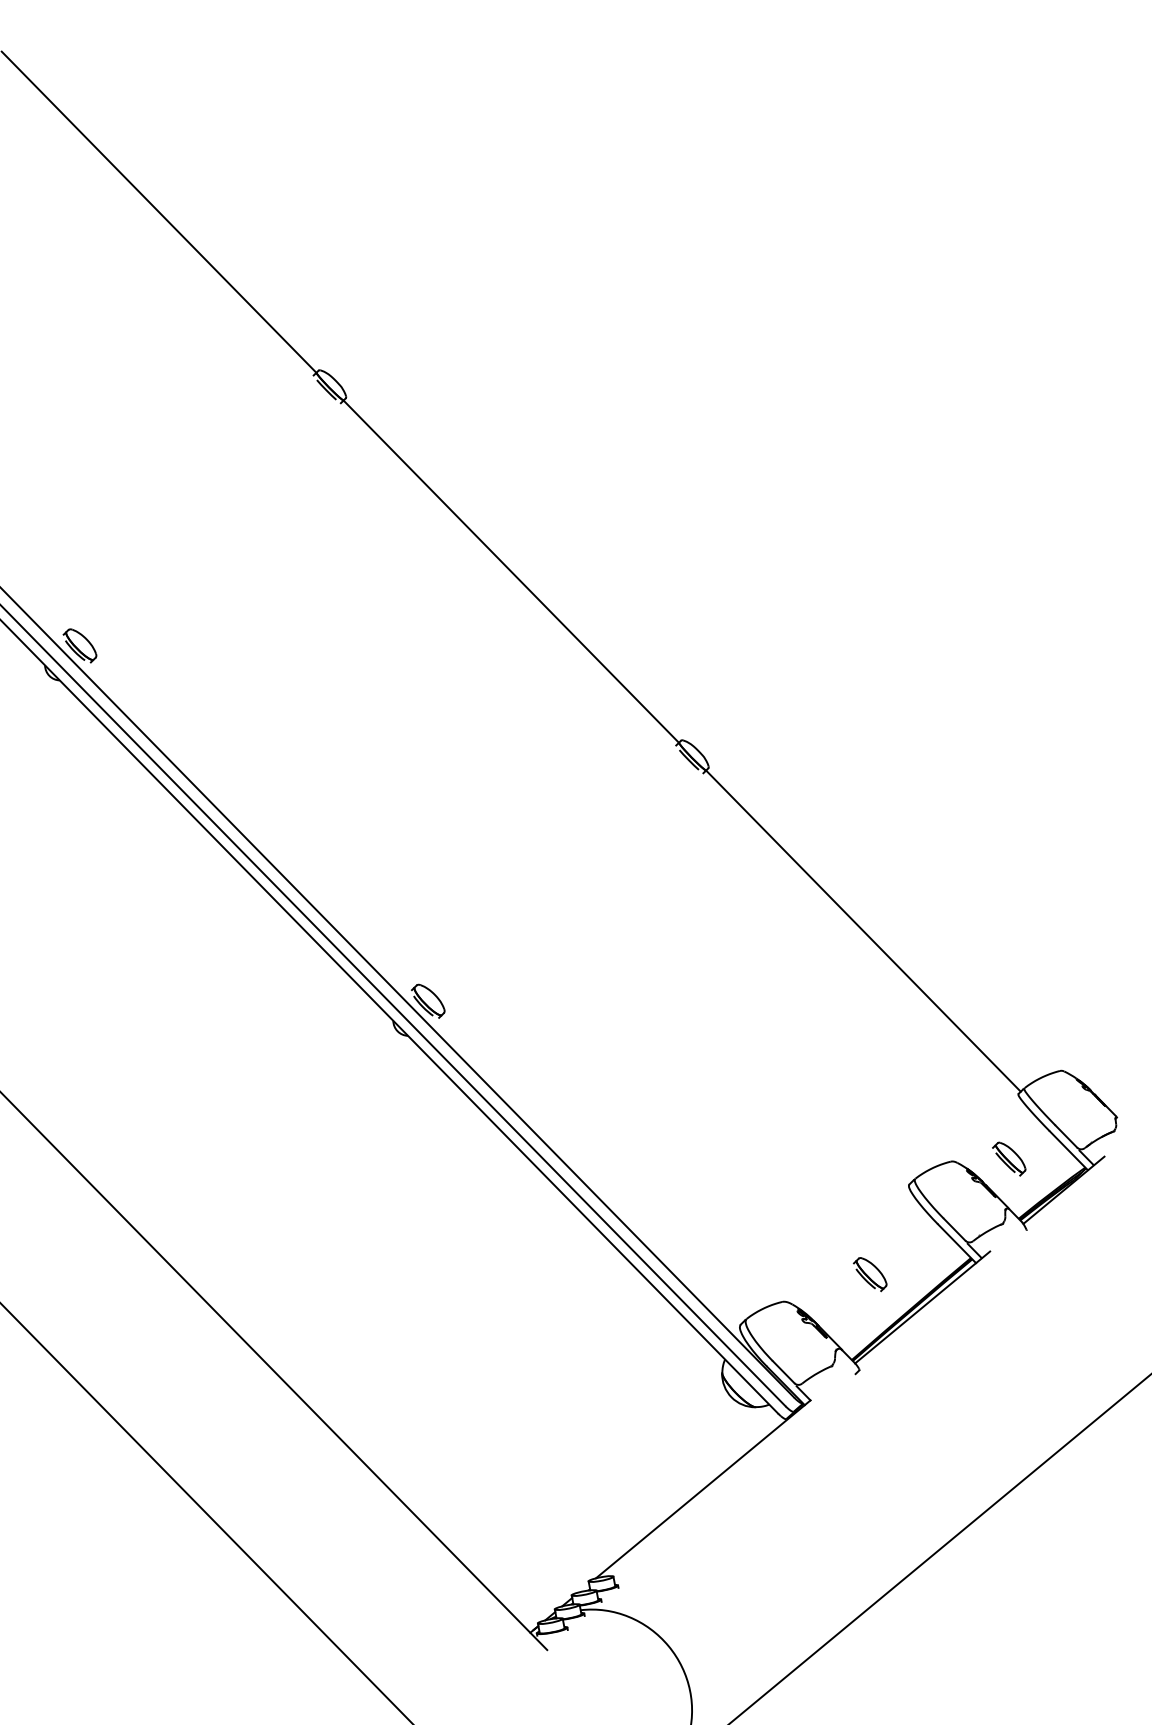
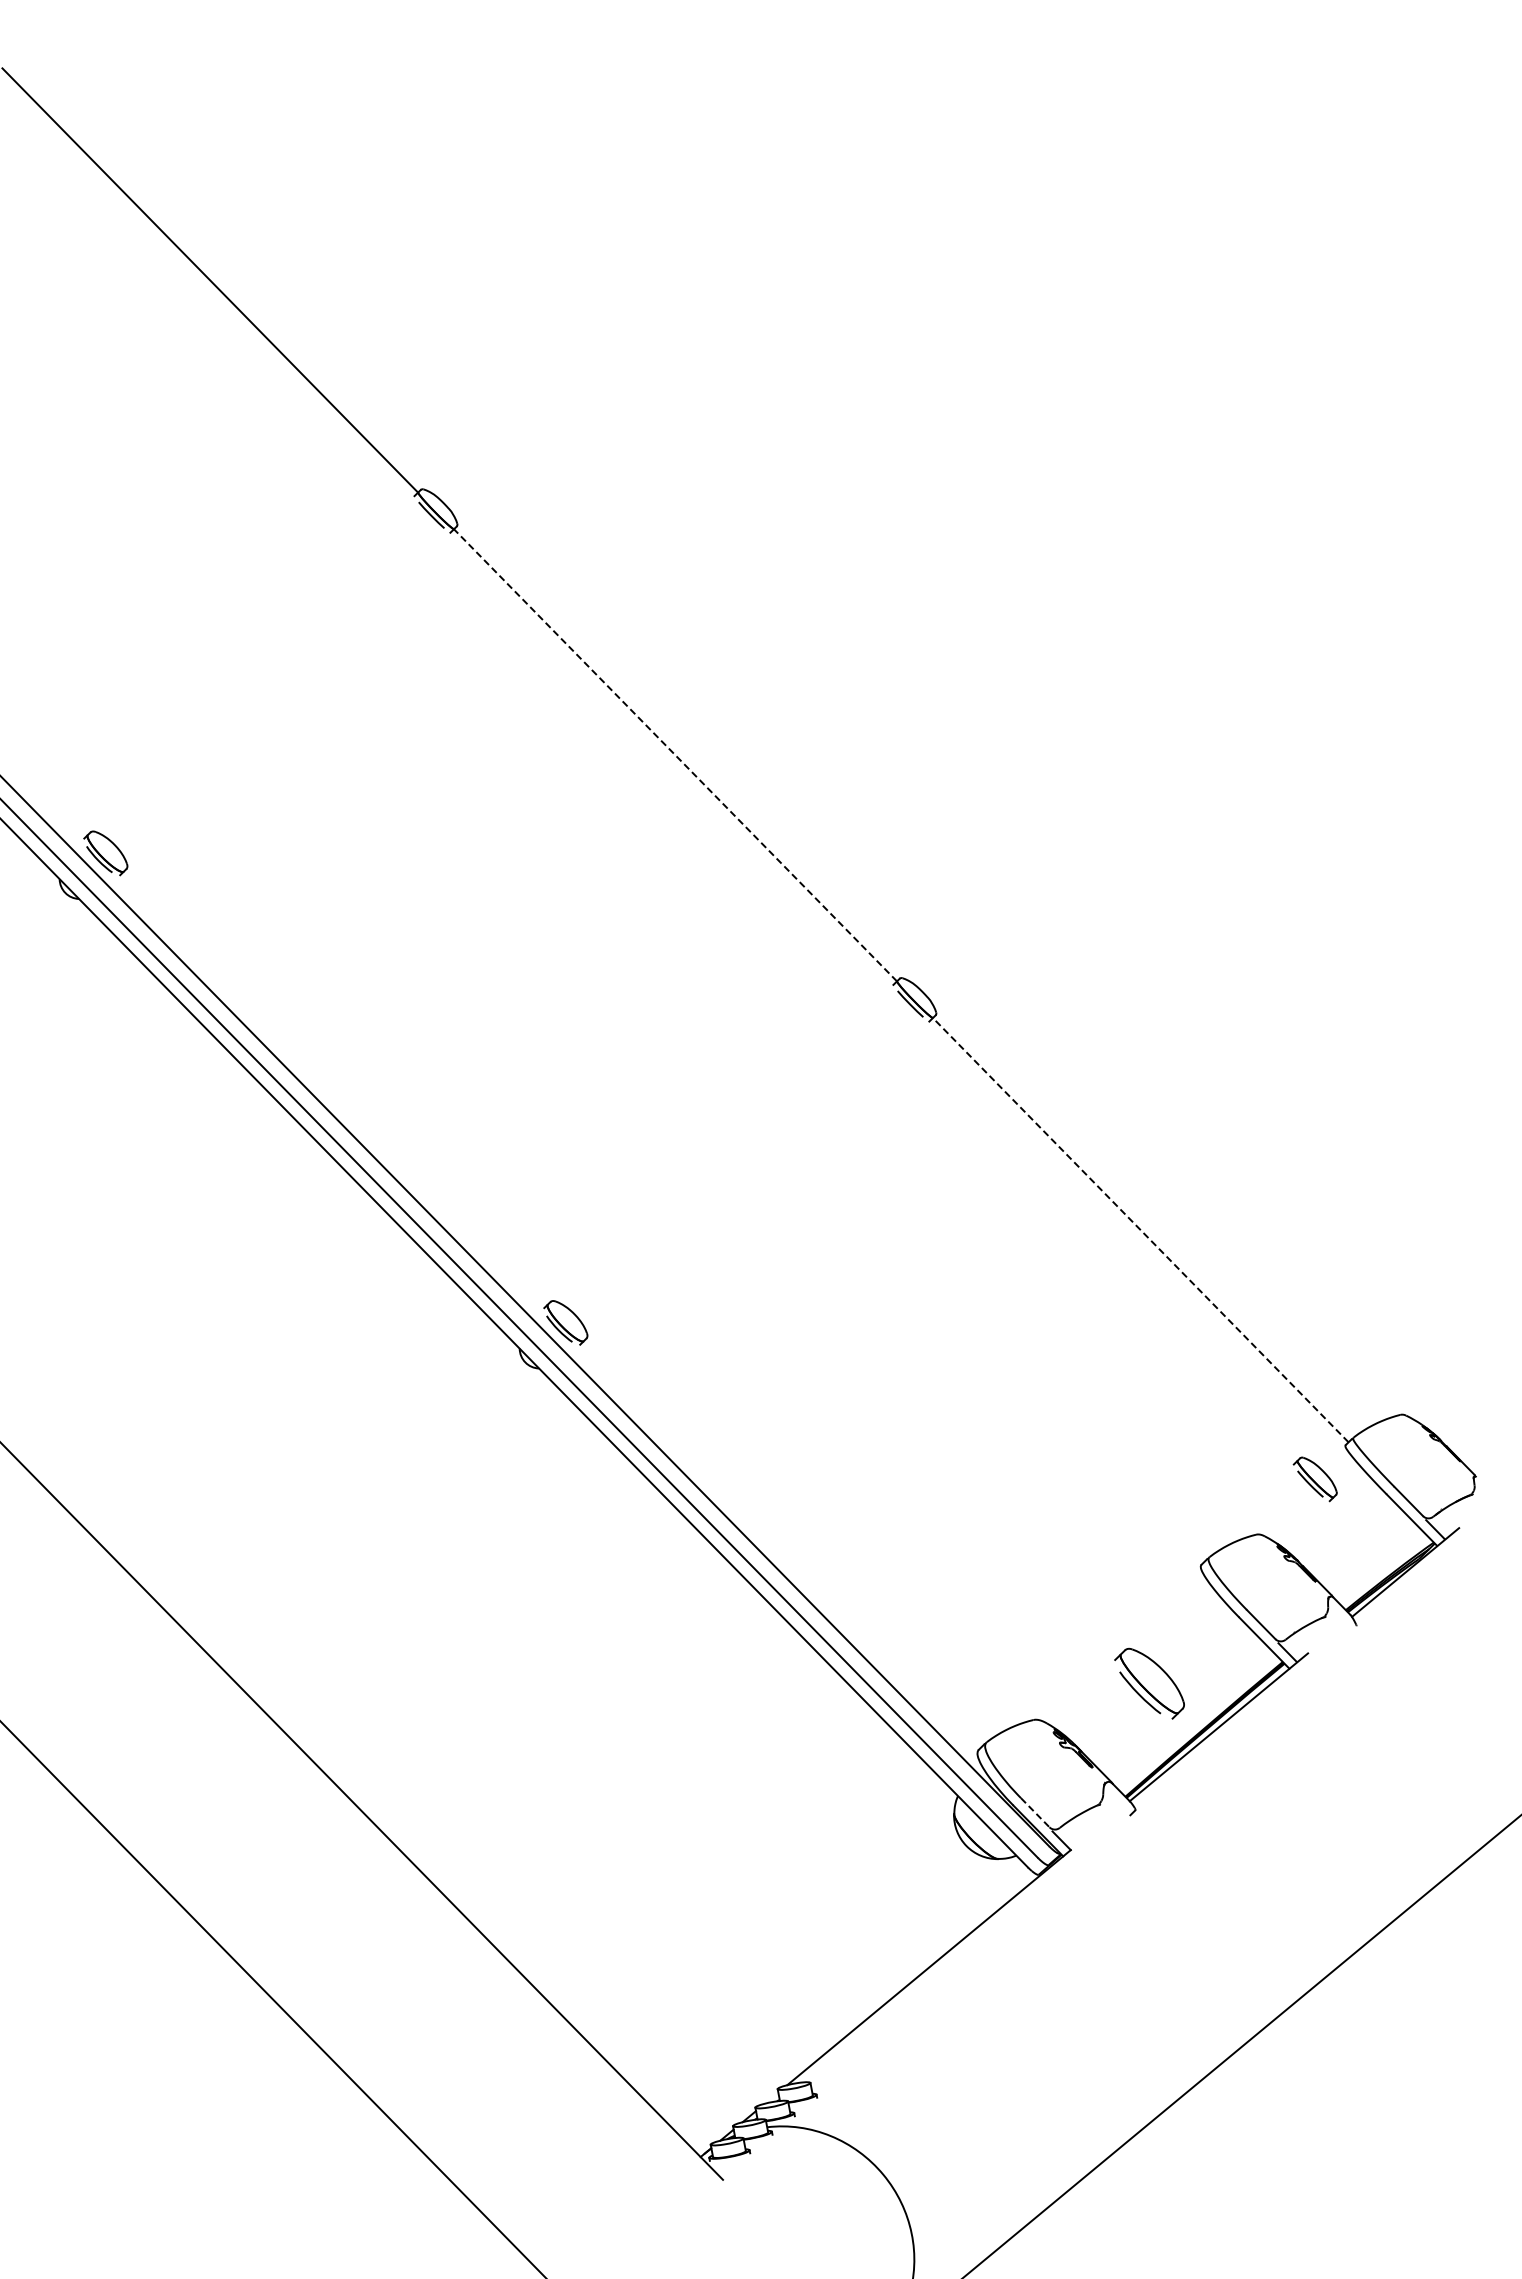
line: (511, 571) -> (675, 755), solid -> dashed
line: (863, 931) -> (1140, 1230), solid -> dashed
part: (1008, 1159) -> (1314, 1479), moved
part: (870, 1274) -> (1149, 1683), size x1.6
line: (783, 1372) -> (1035, 1813), solid -> dashed

